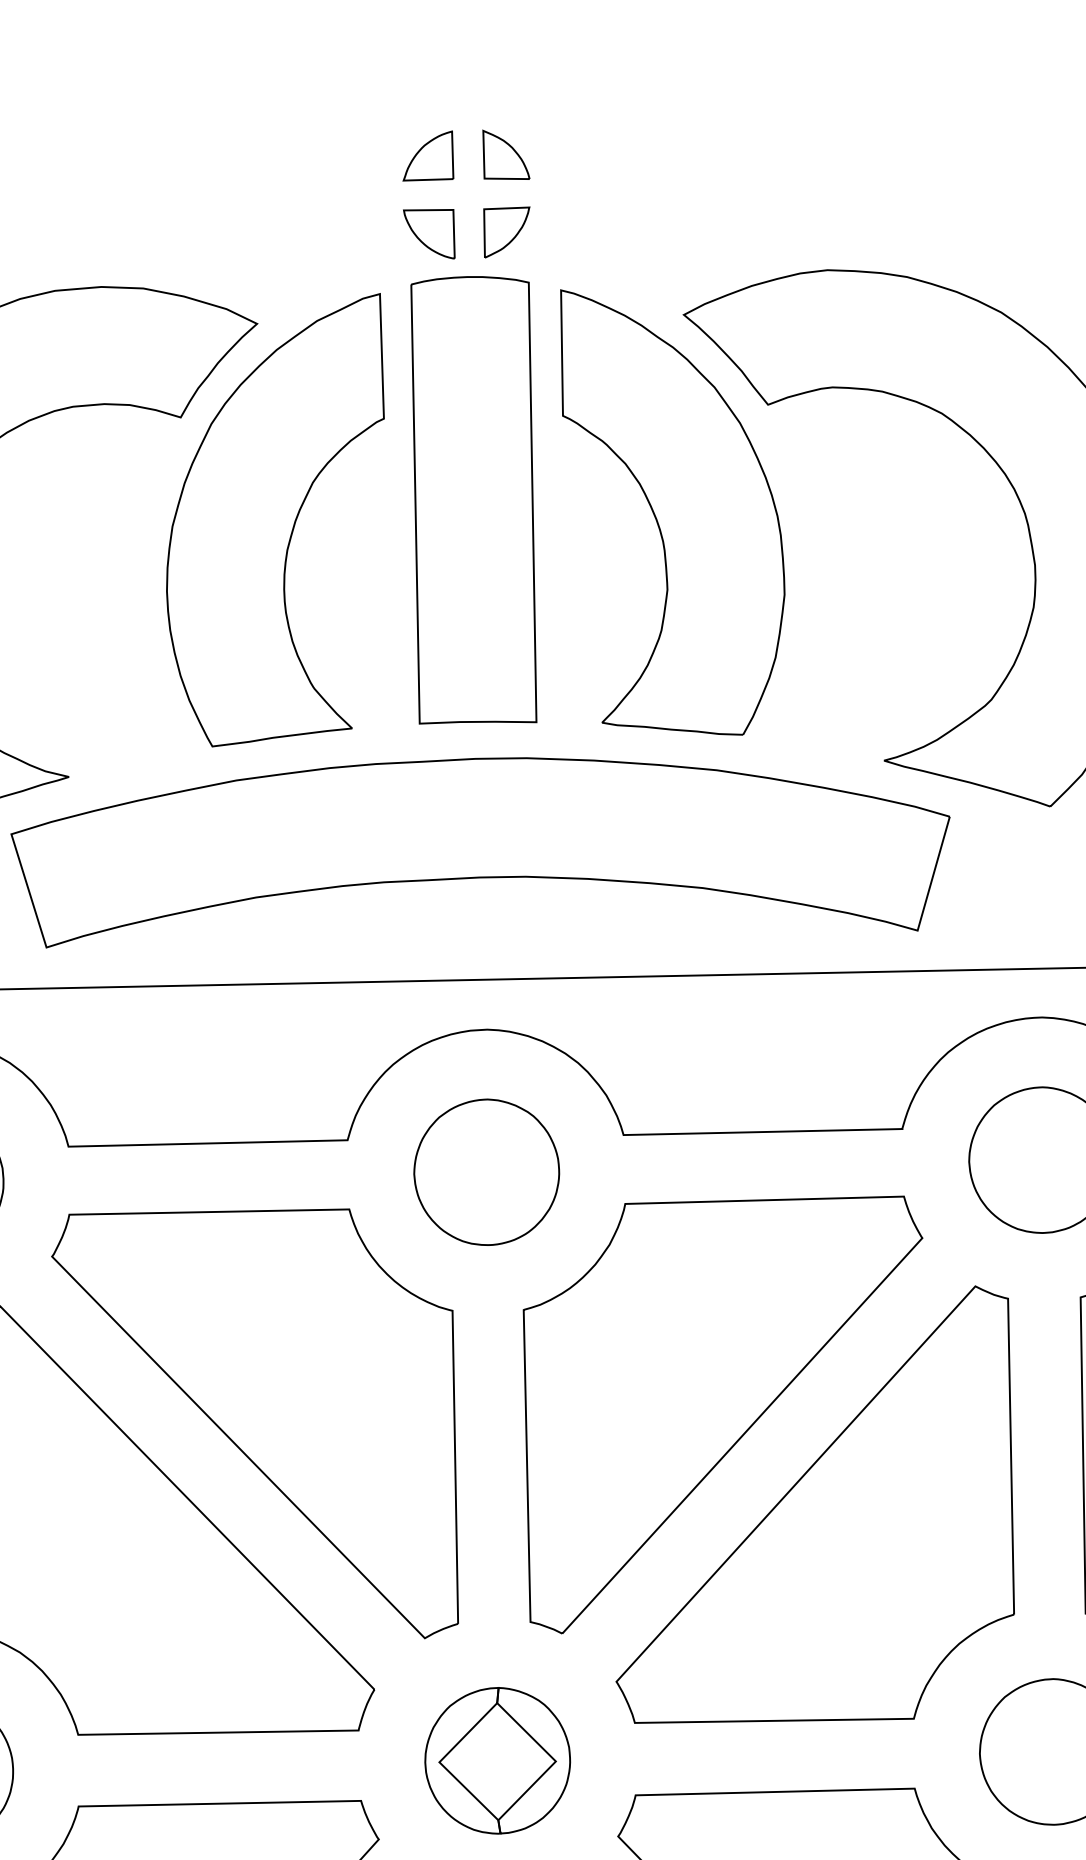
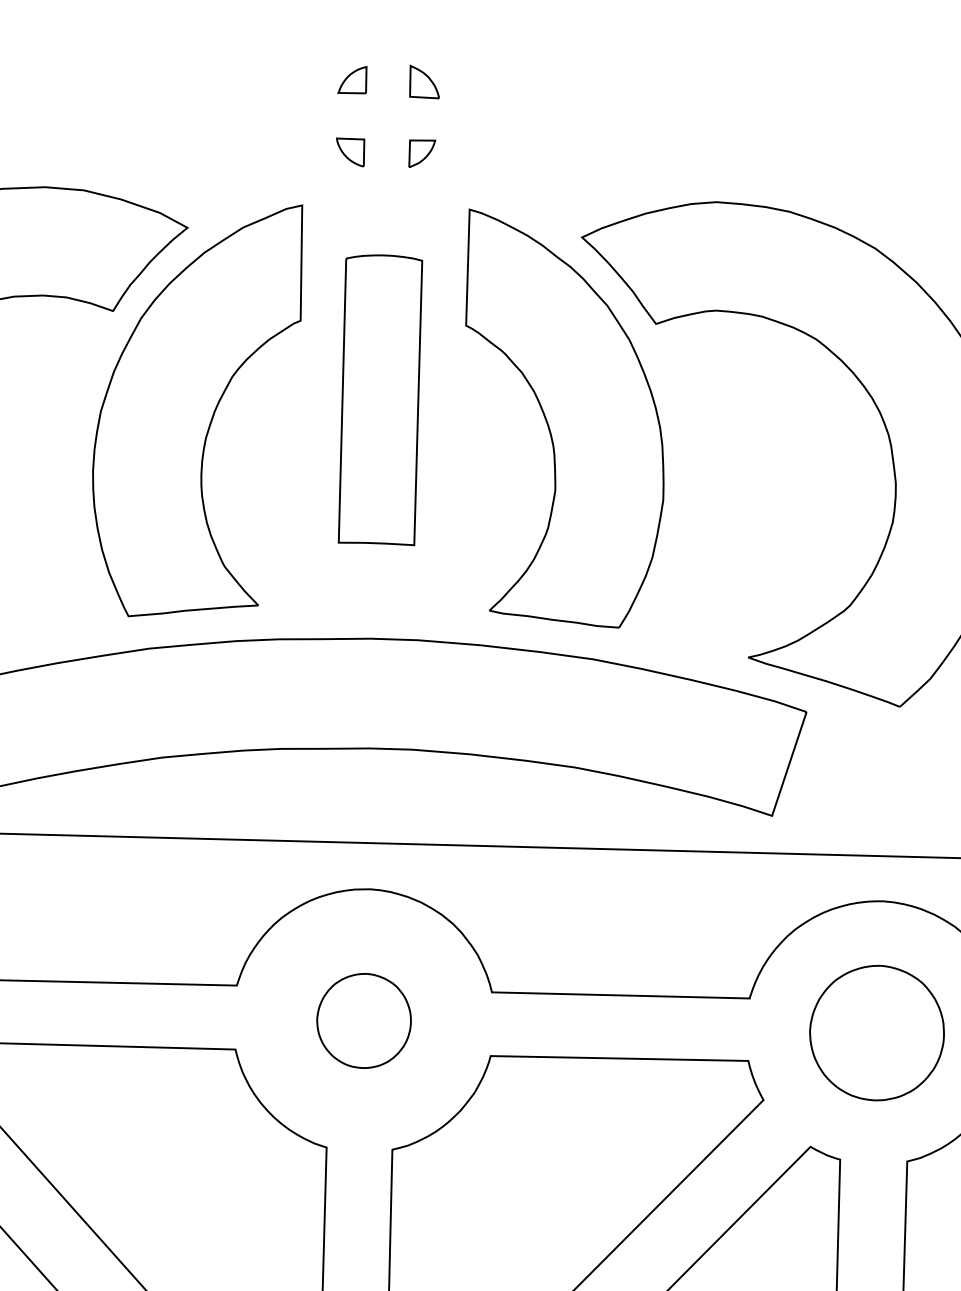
part: (506, 154) -> (424, 81), size x0.7
part: (428, 155) -> (352, 79), size x0.6
part: (506, 232) -> (421, 153), size x0.6
part: (429, 234) -> (350, 152), size x0.6
part: (473, 500) -> (379, 400), size x0.7
part: (486, 1171) -> (363, 1020), size x0.7

